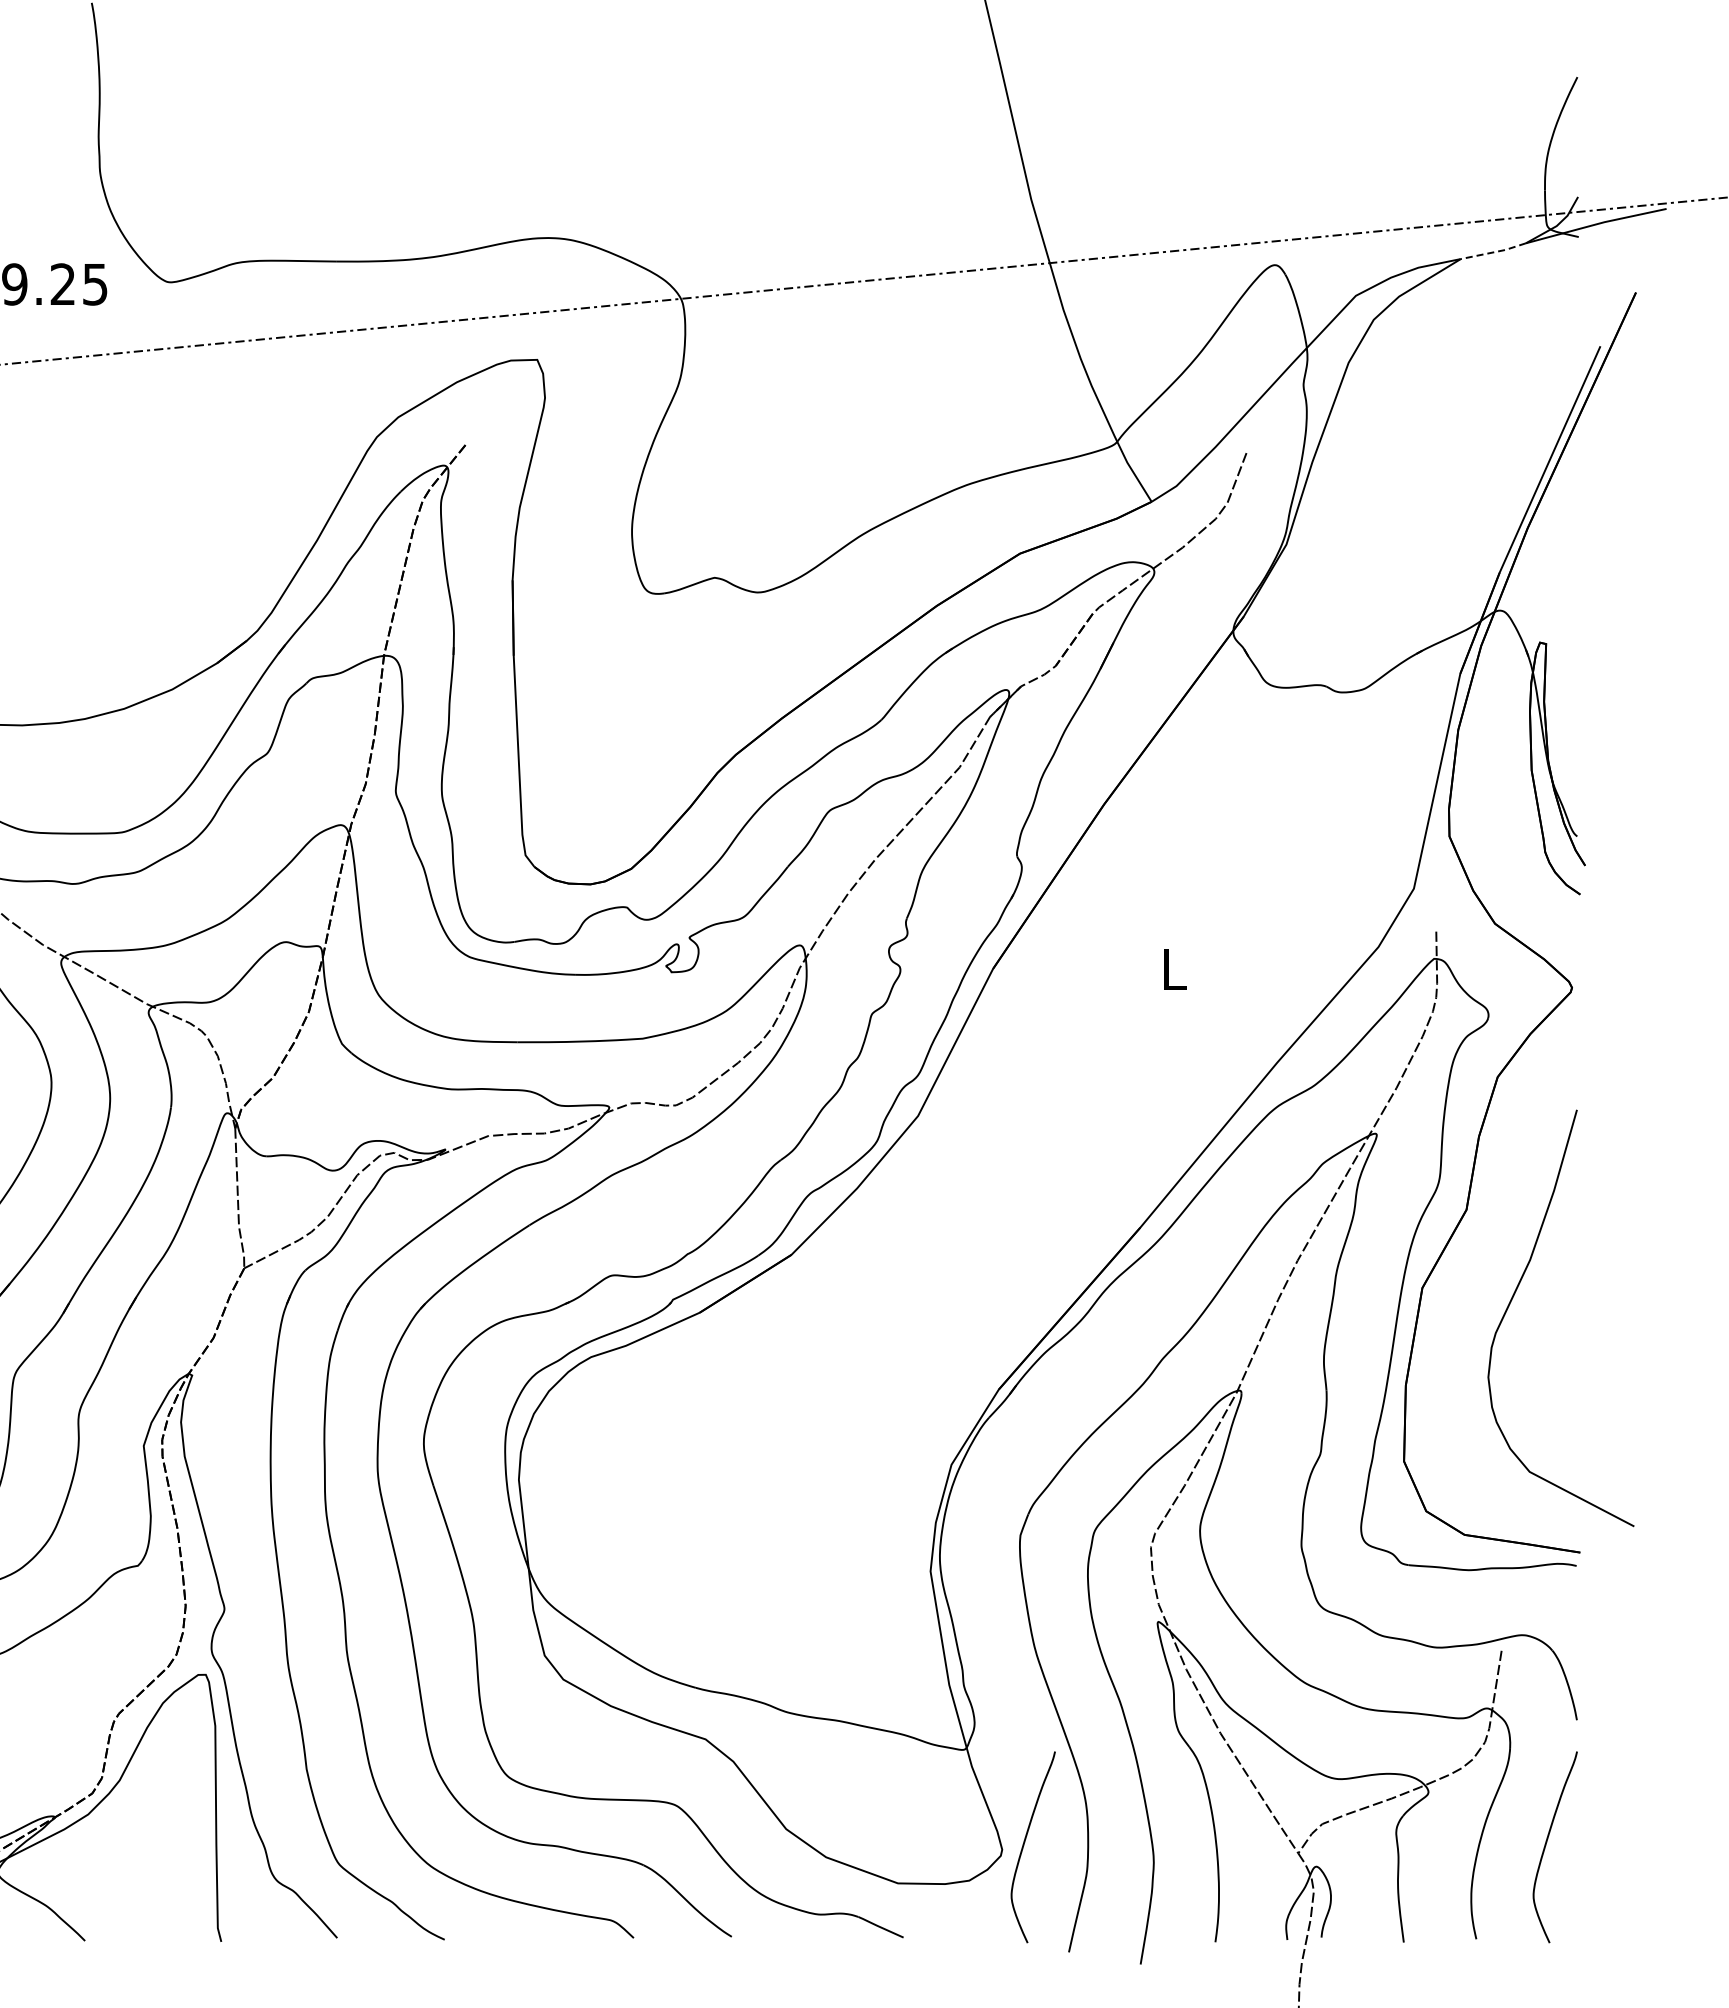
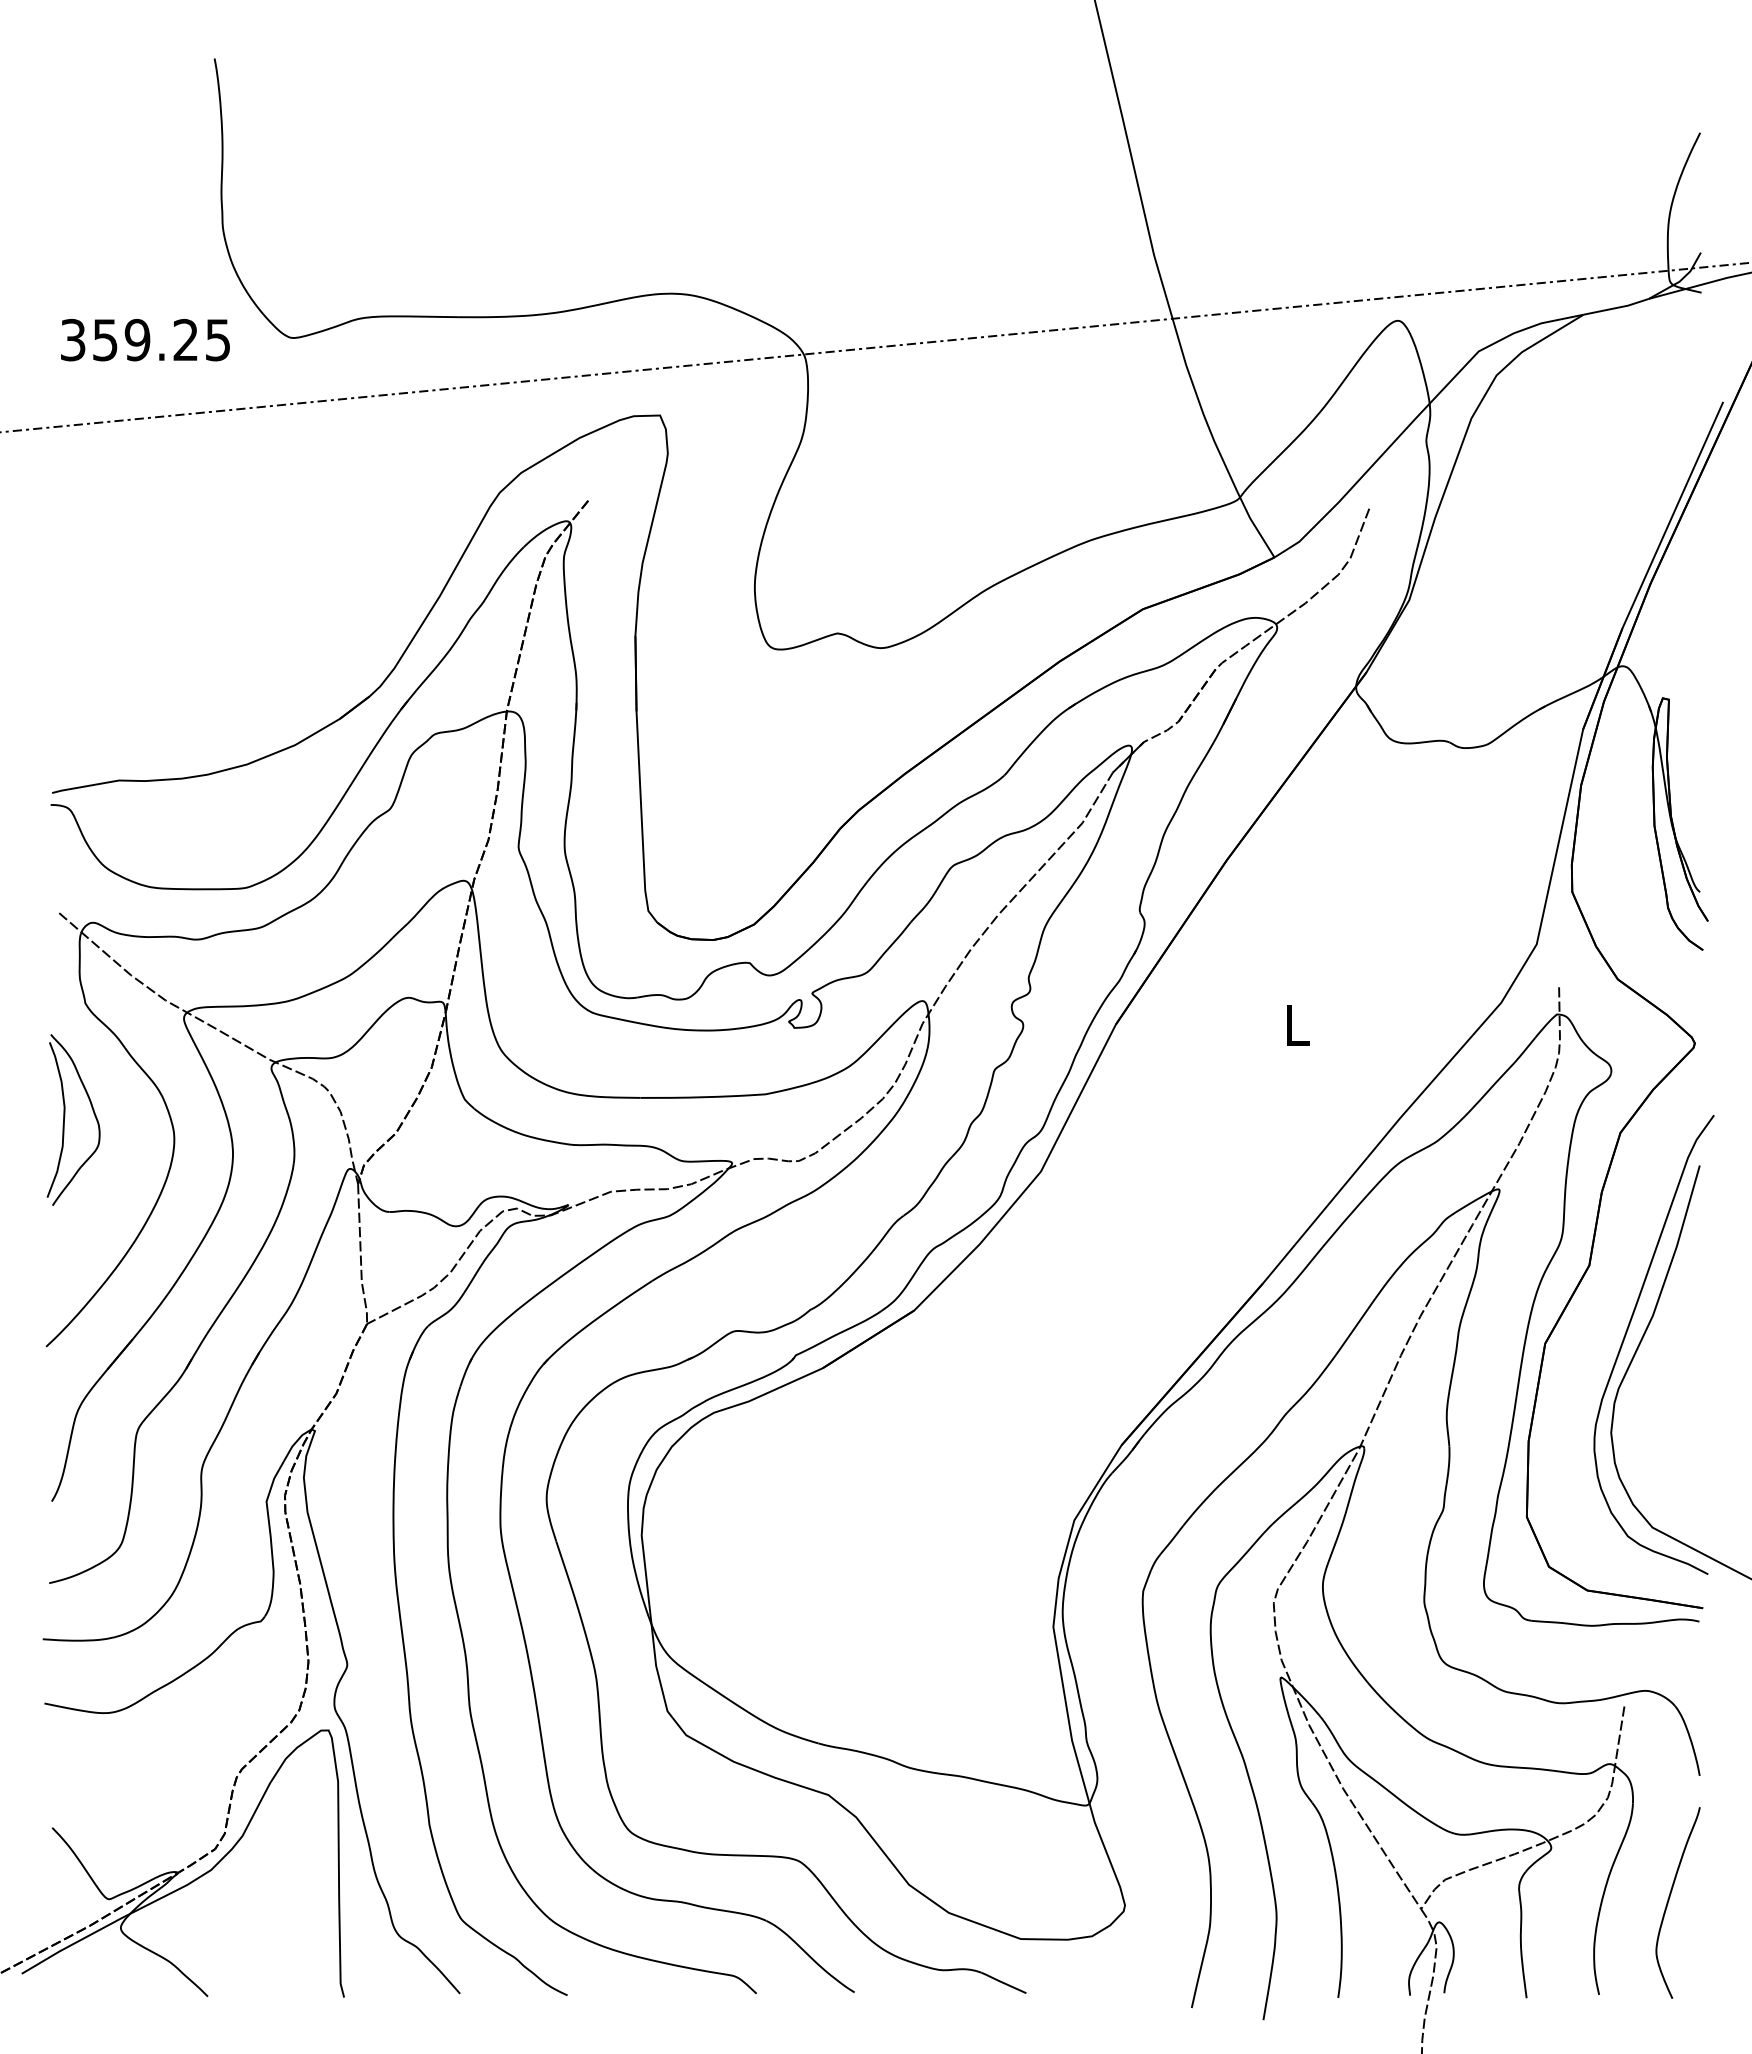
line: (1493, 252) -> (1616, 308), dashed -> solid
curve: (1503, 1279) -> (1626, 1335), added
curve: (1024, 1844) -> (1147, 1900), removed

